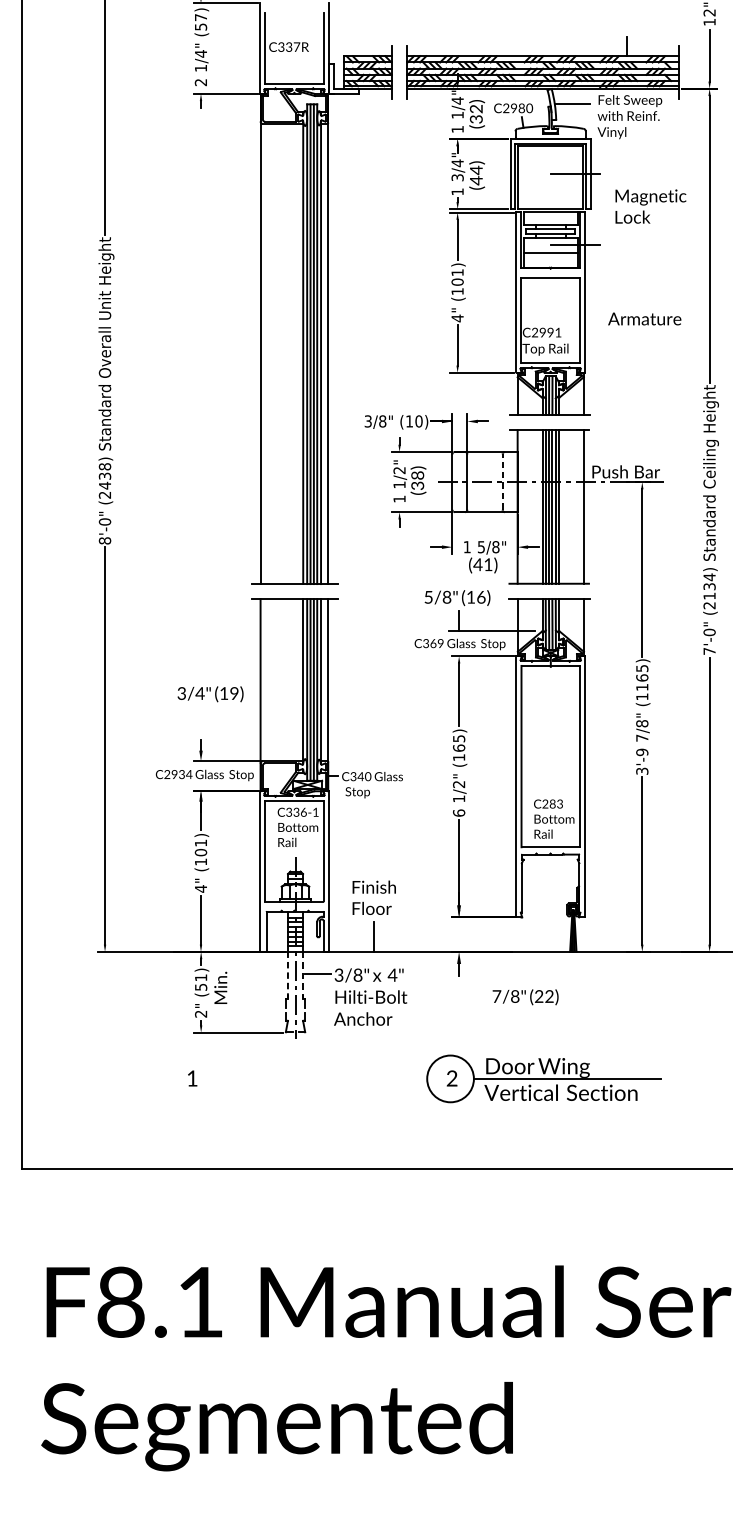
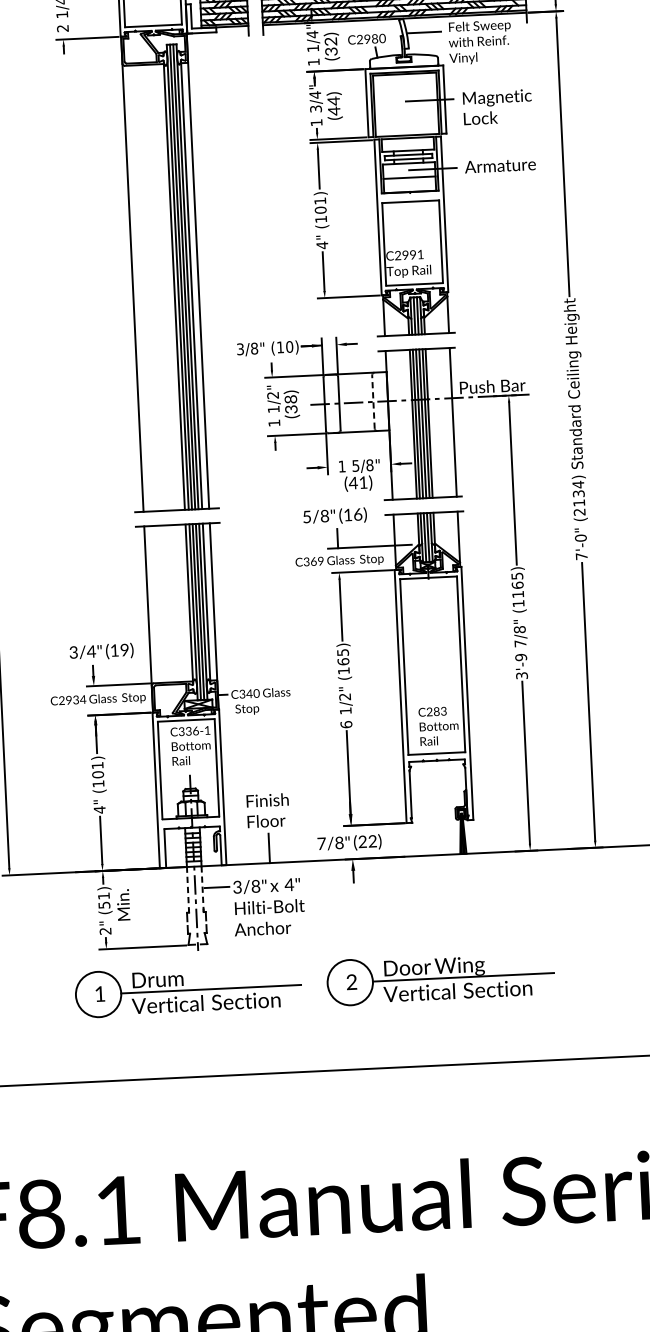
text: (650, 206) -> (497, 107), moved
text: (644, 318) -> (500, 165), moved
text: (210, 694) -> (101, 652), moved
text: (525, 997) -> (349, 843), moved
part: (283, 1078) -> (188, 989), added

